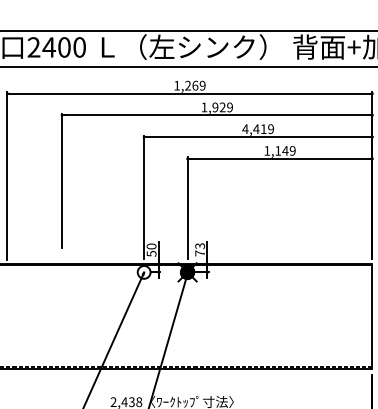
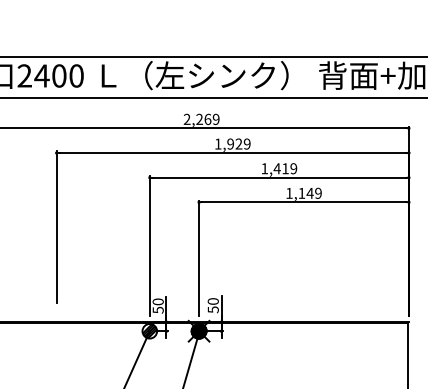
text: (176, 85) -> (186, 119), 1,269 -> 2,269
text: (245, 128) -> (264, 167), 4,419 -> 1,419
text: (200, 249) -> (213, 305), 73 -> 50
hatch: (144, 272) -> (150, 331), added

